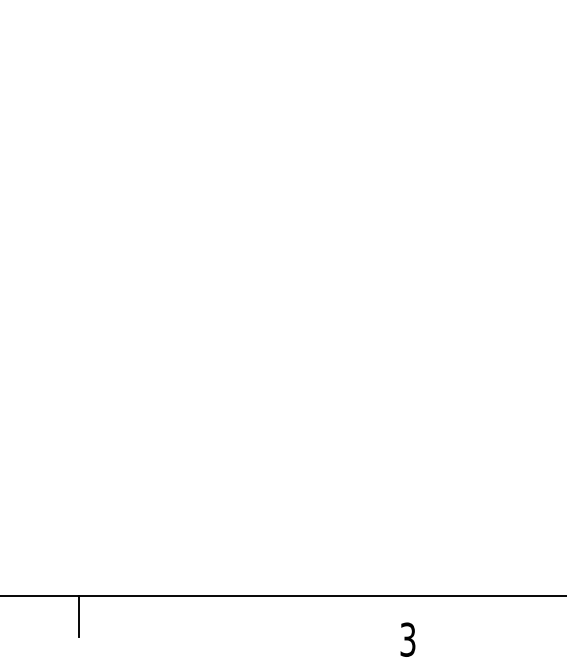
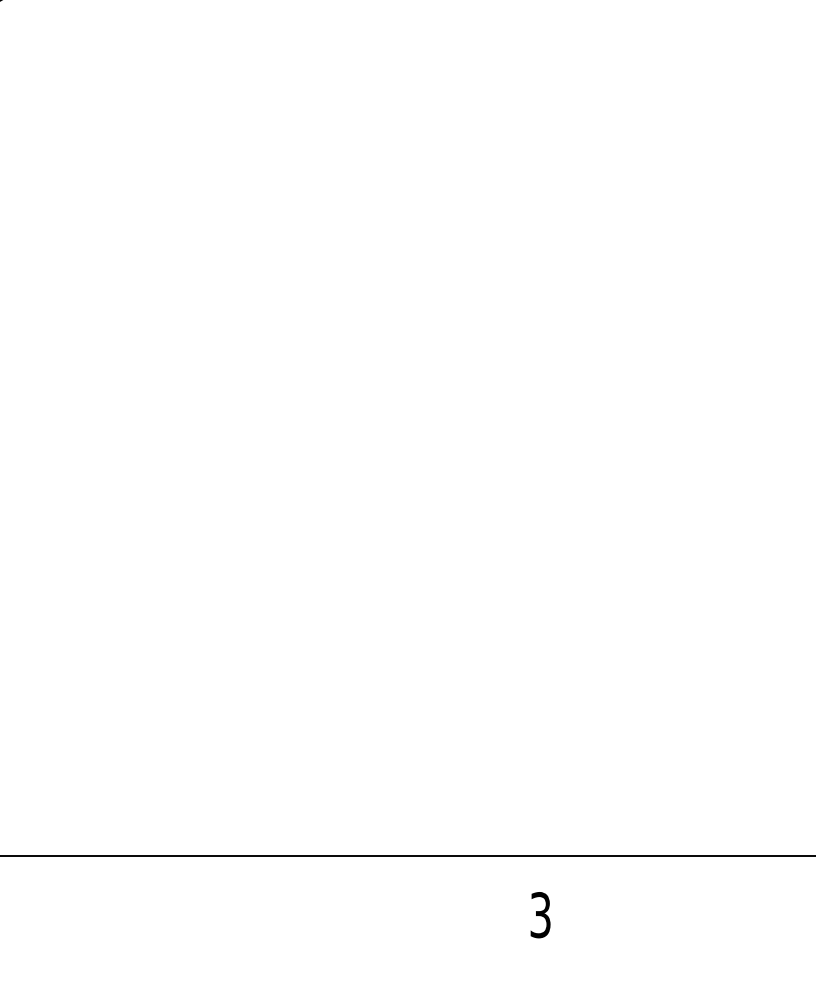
line: (78, 616) -> (98, 884), removed

